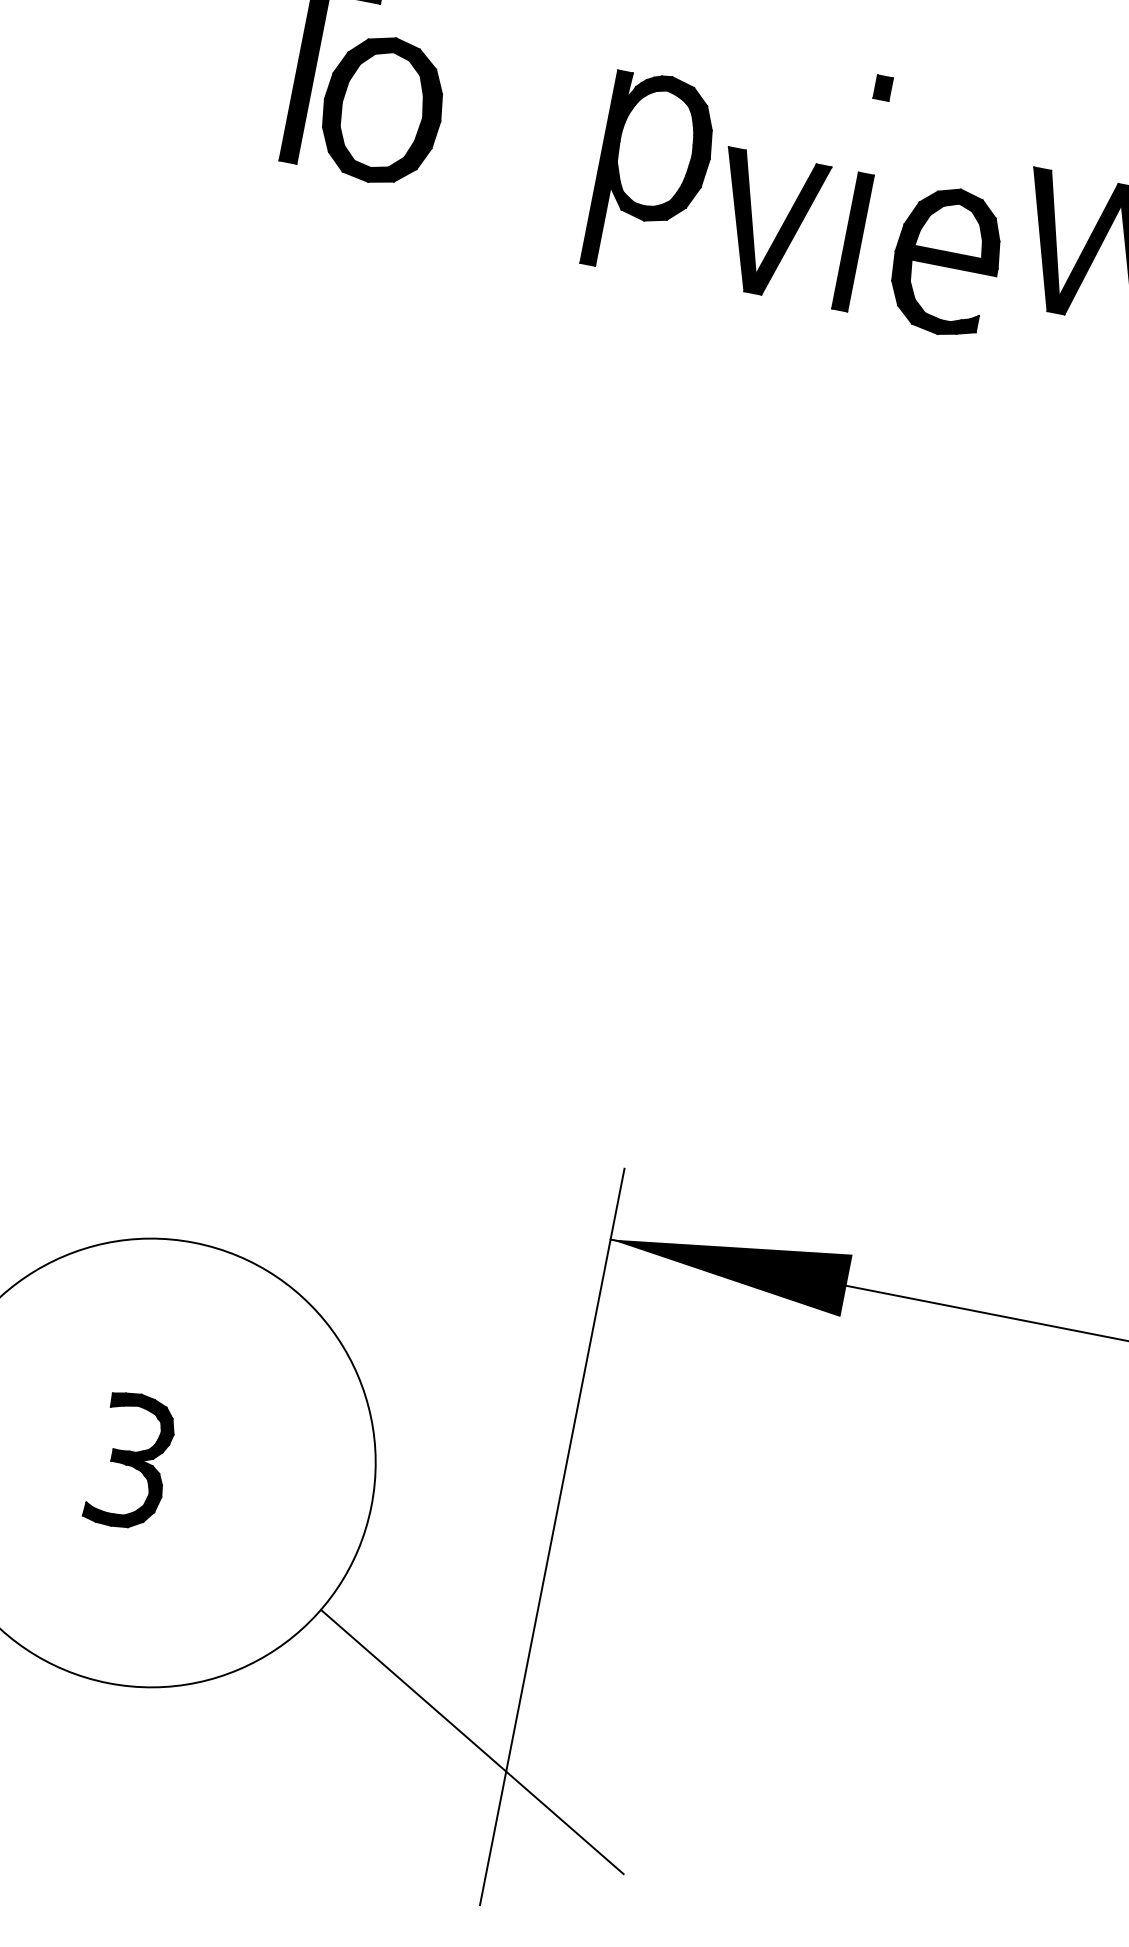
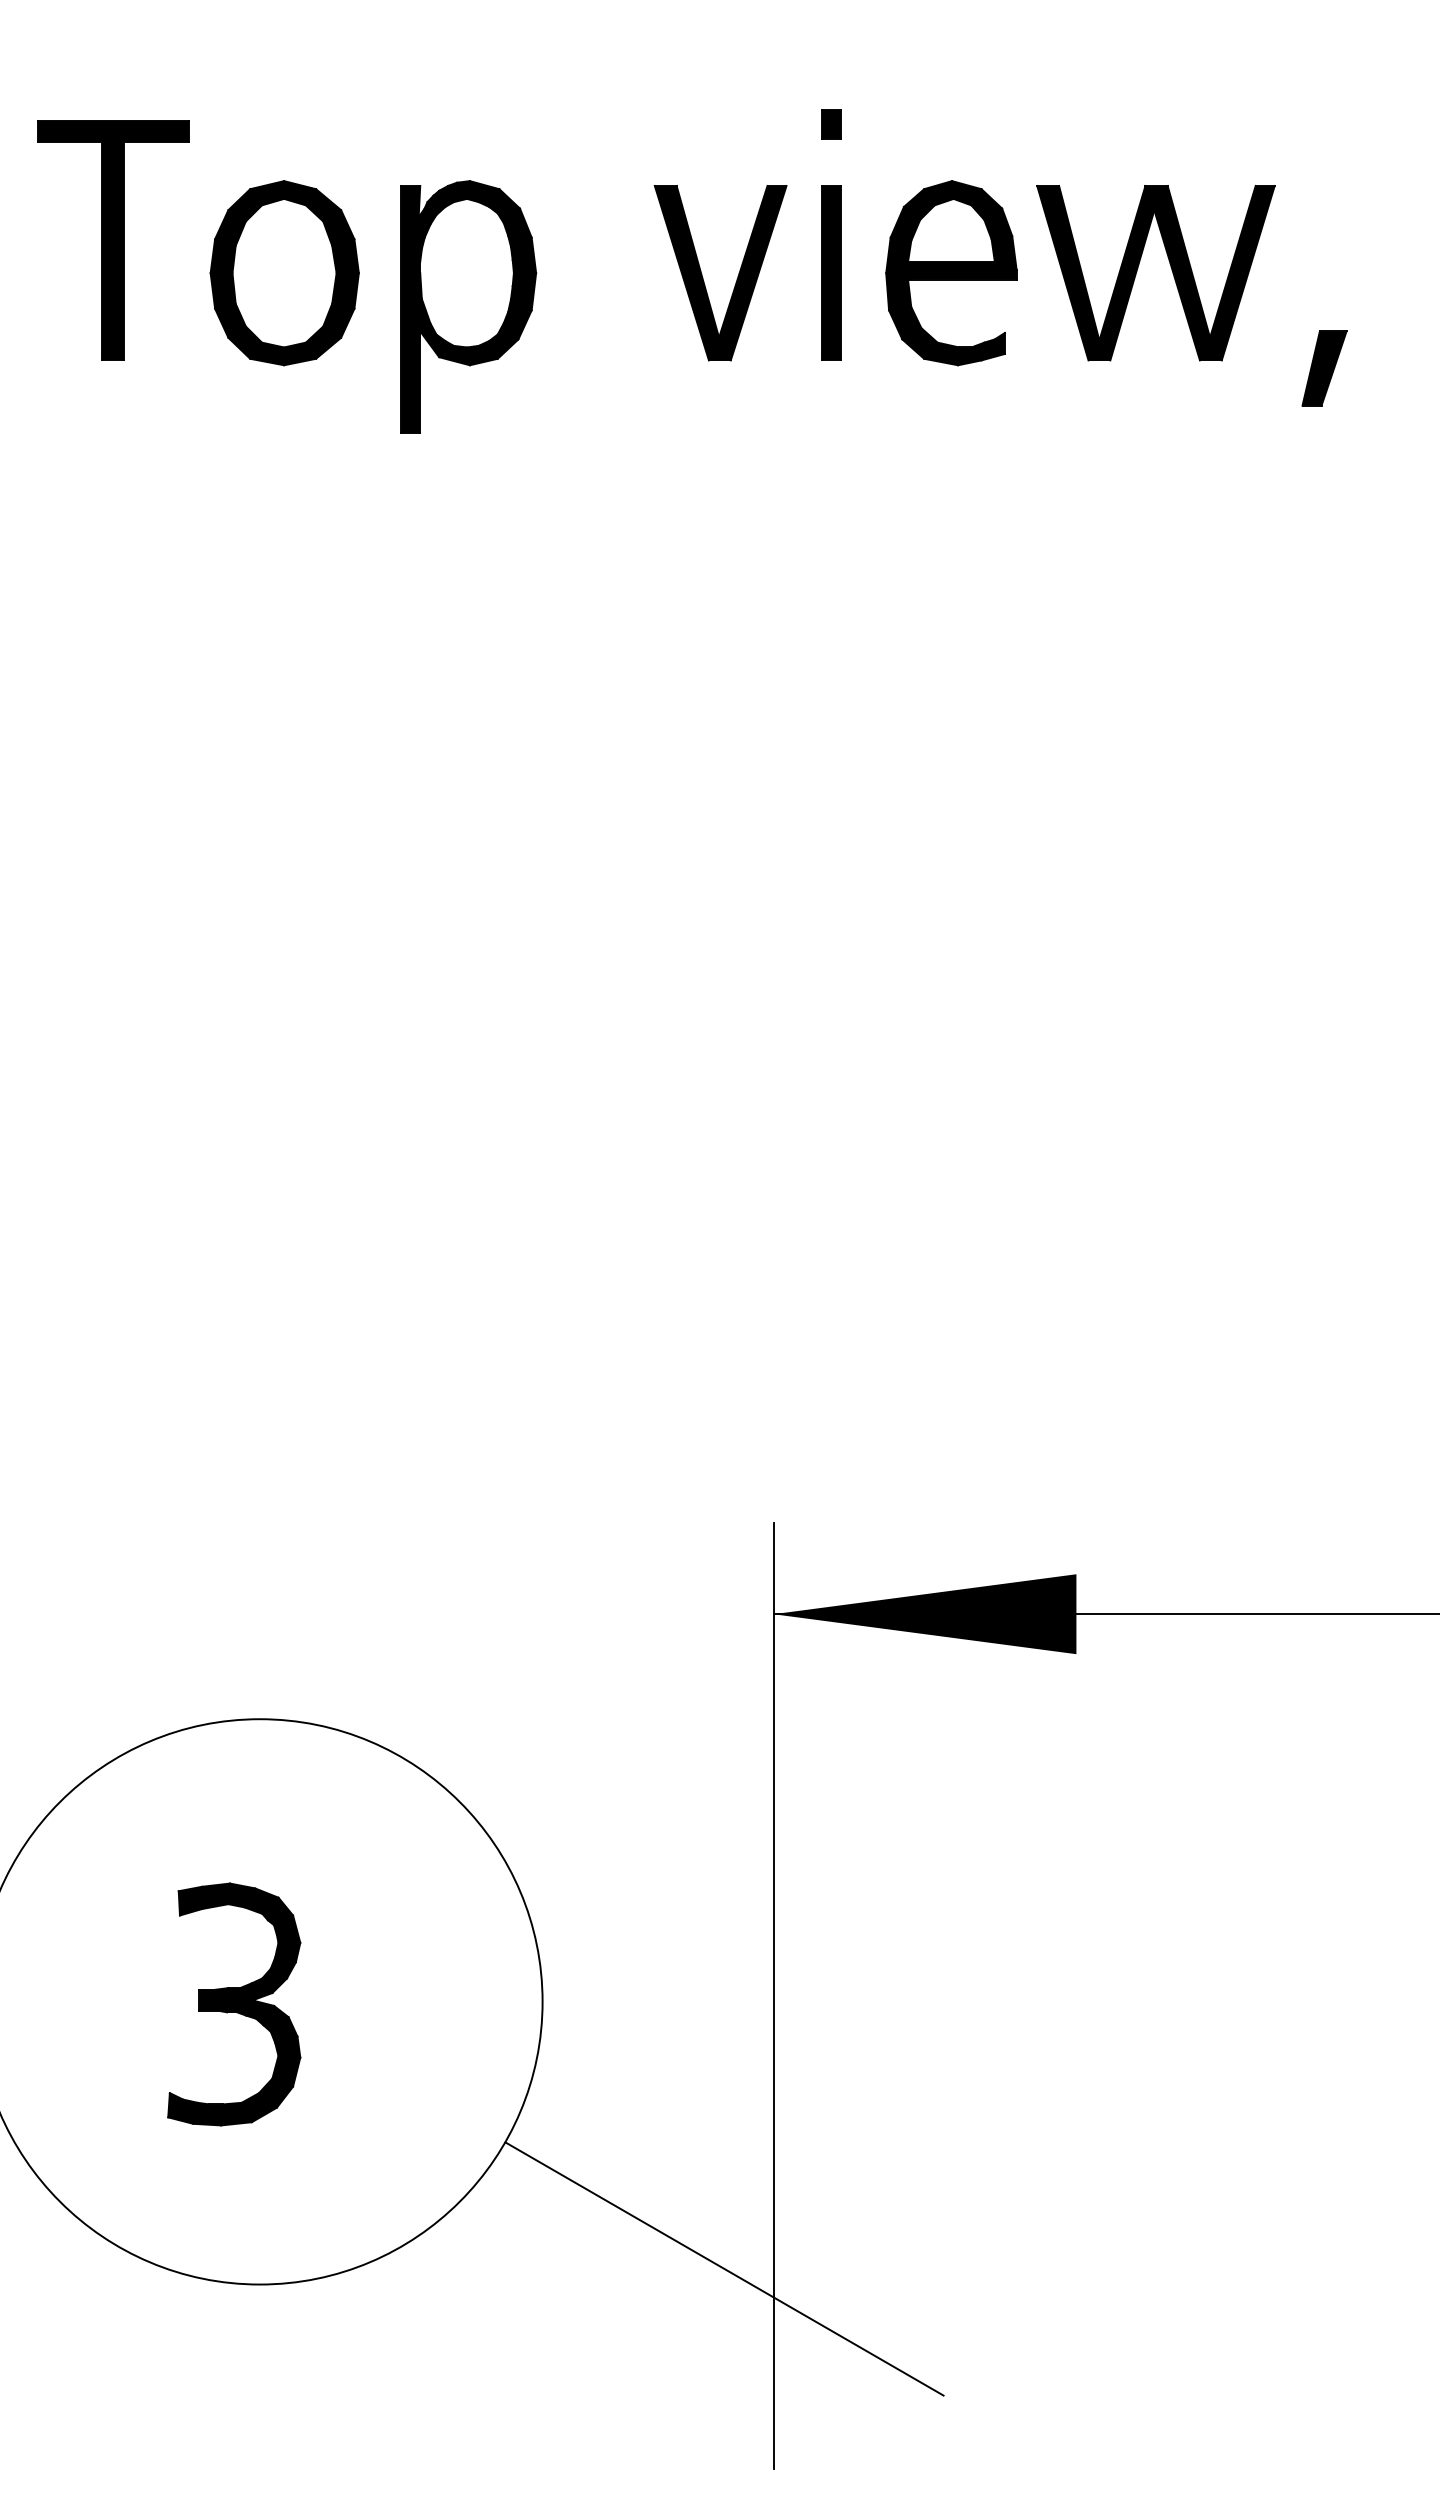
part: (382, 110) -> (284, 273), moved
part: (652, 174) -> (468, 306), moved
part: (778, 232) -> (736, 279), moved
part: (853, 241) -> (831, 272), moved
part: (946, 261) -> (951, 273), moved
part: (131, 1461) -> (234, 2004), size x1.43

